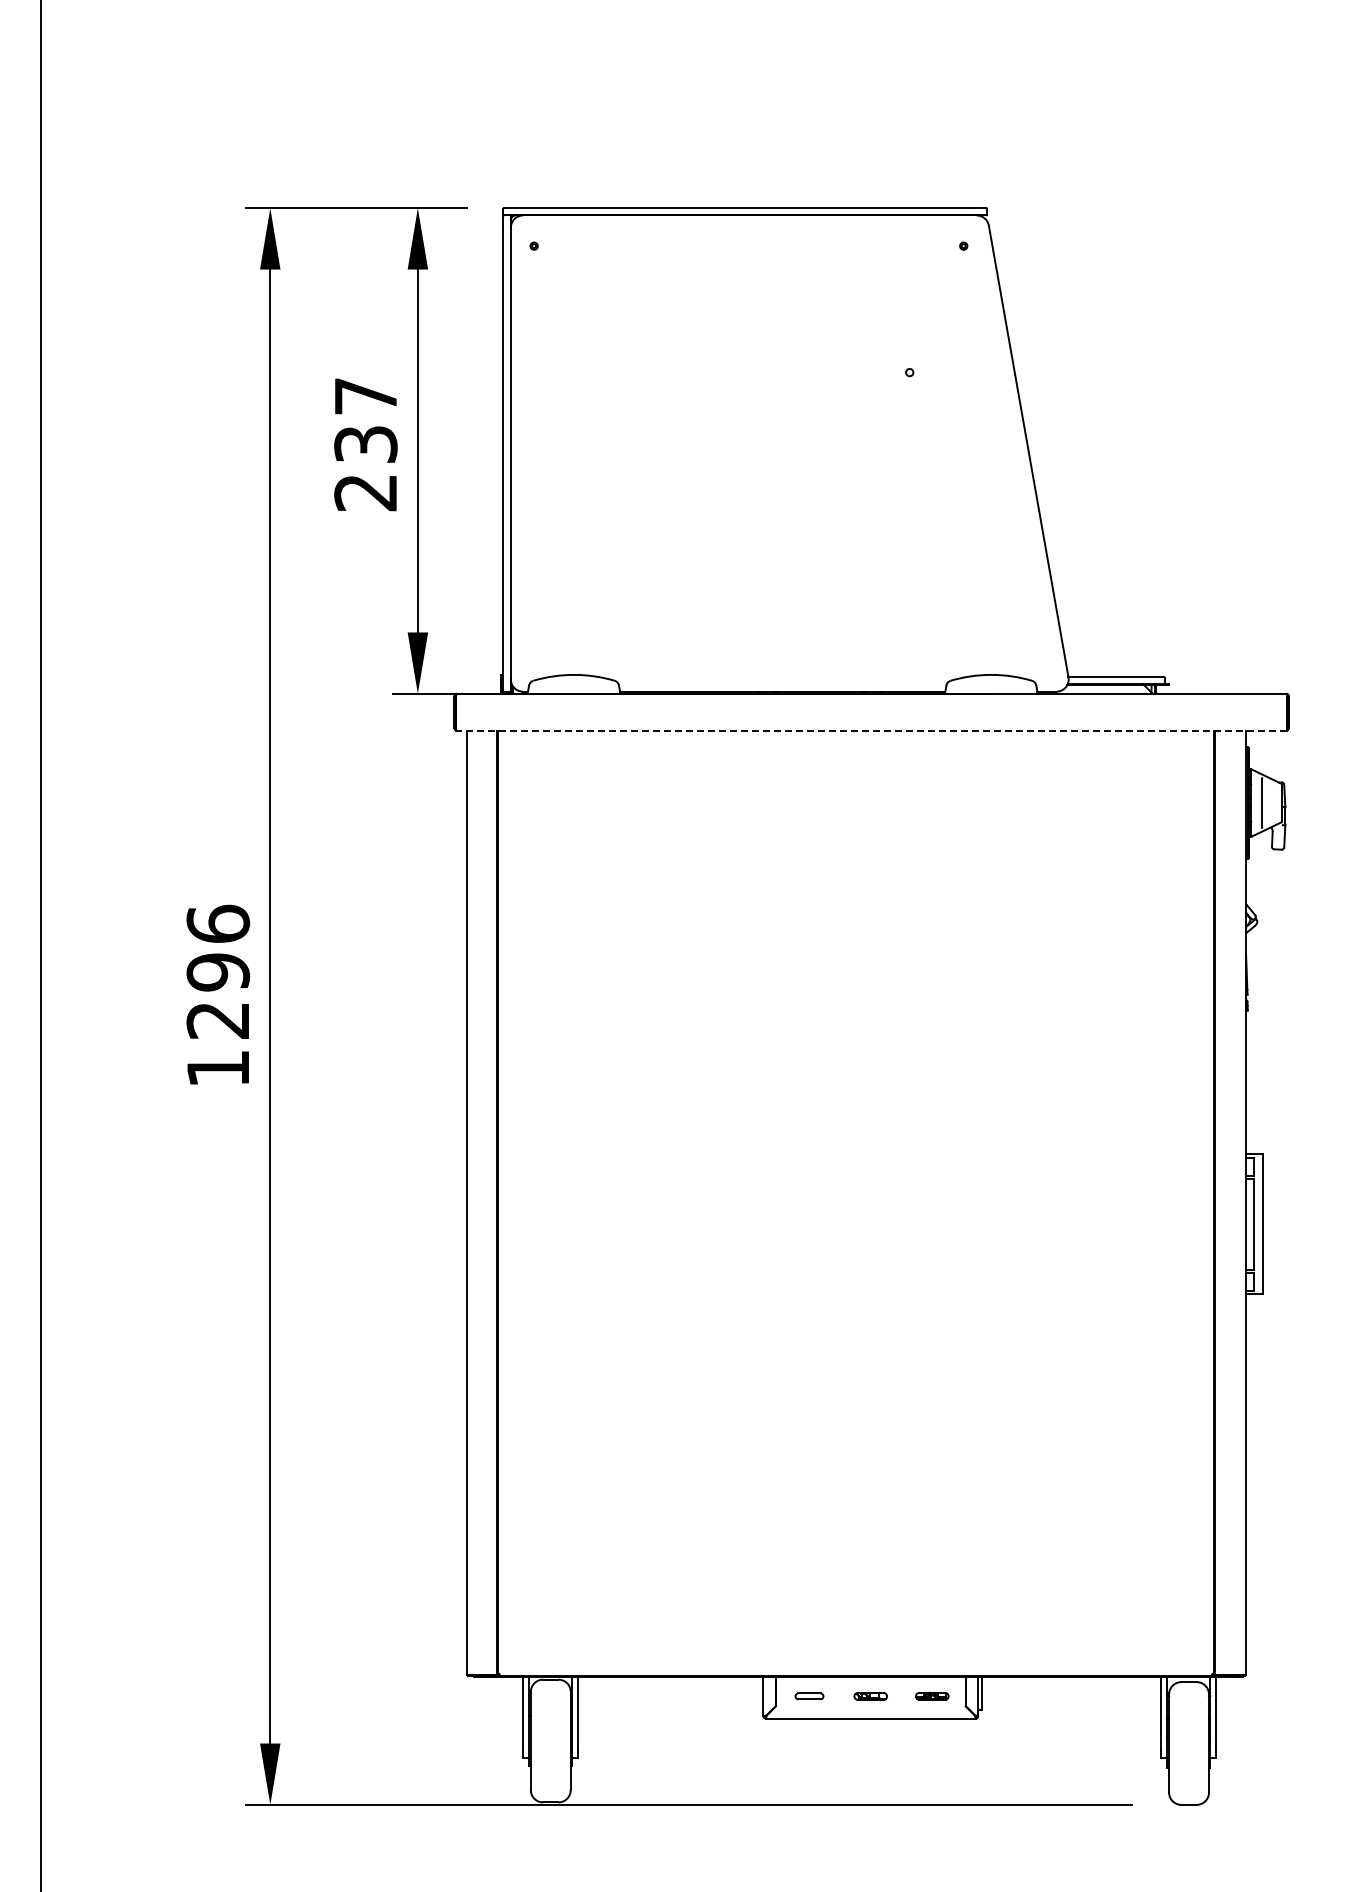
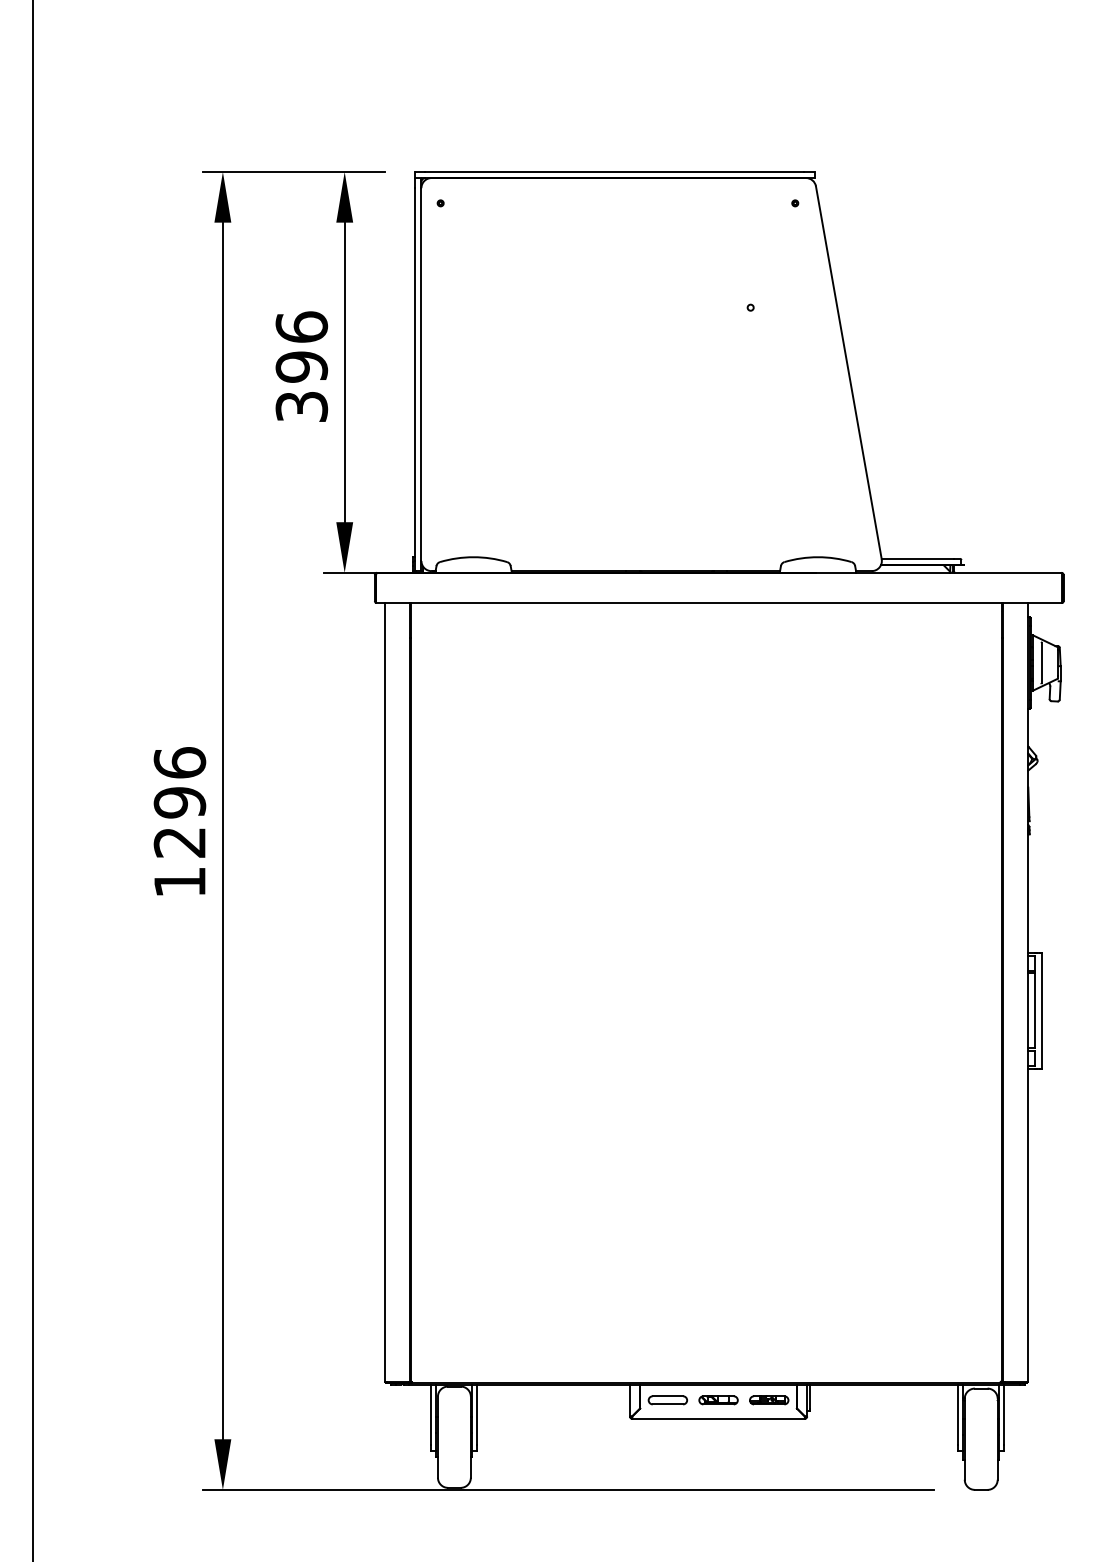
text: (365, 444) -> (301, 367), 237 -> 396
line: (871, 730) -> (719, 603), dashed -> solid
part: (809, 1696) -> (667, 1400), size x1.67
part: (870, 1696) -> (718, 1400), size x1.43
part: (932, 1696) -> (769, 1400), size x1.43

